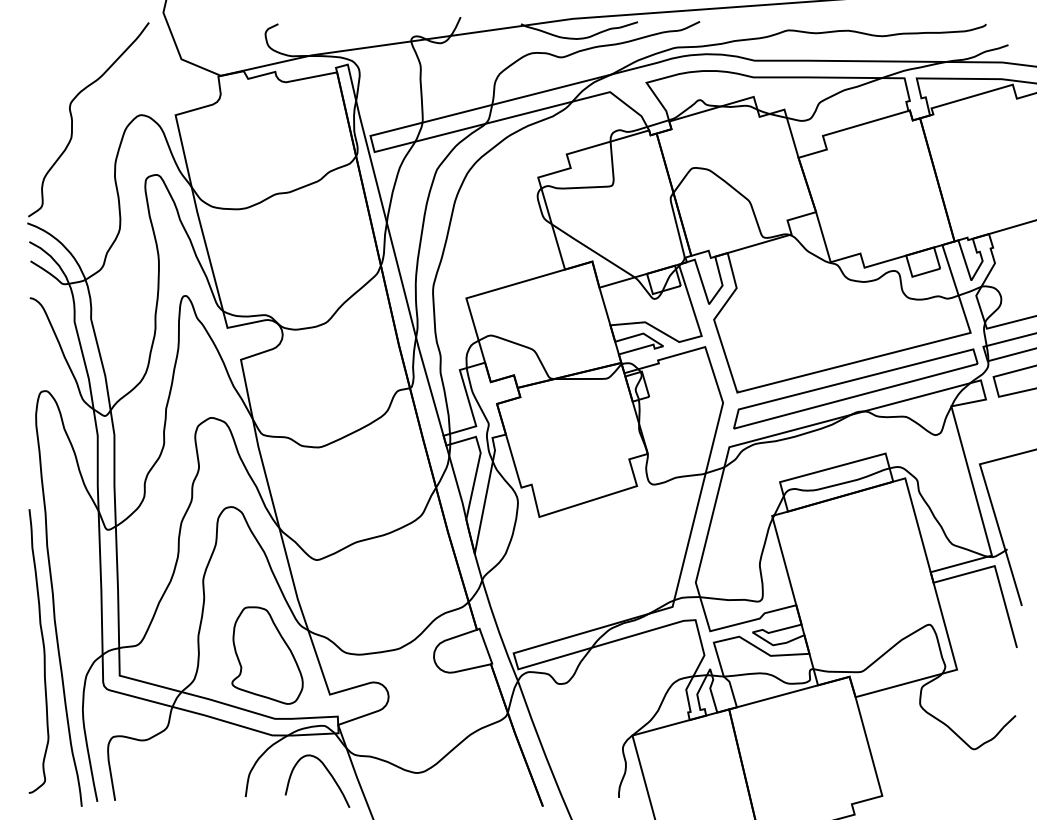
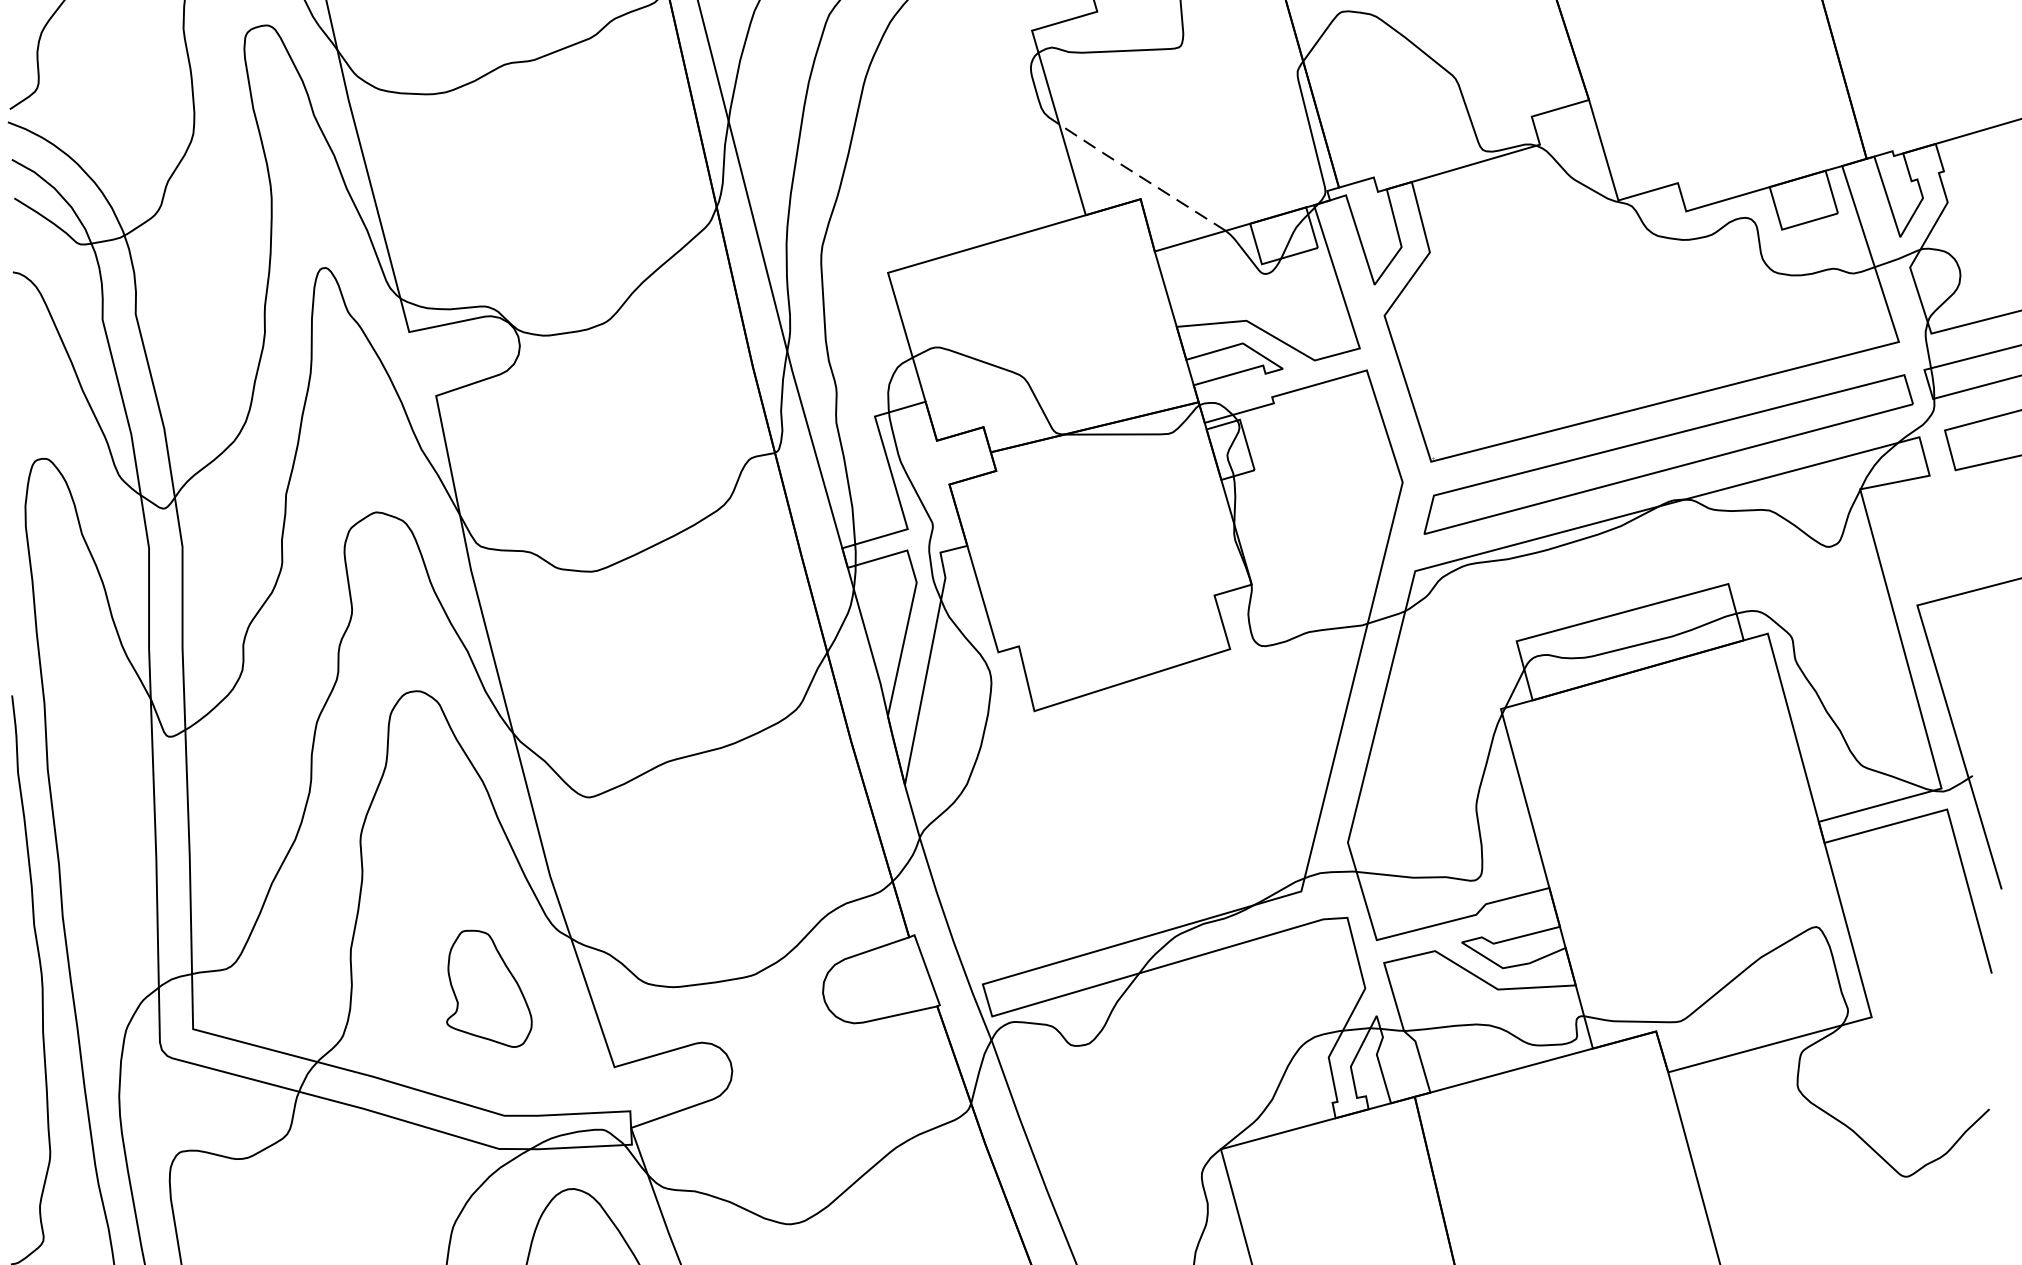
line: (592, 250) -> (1140, 176), solid -> dashed
part: (267, 655) -> (489, 988), size x0.6

